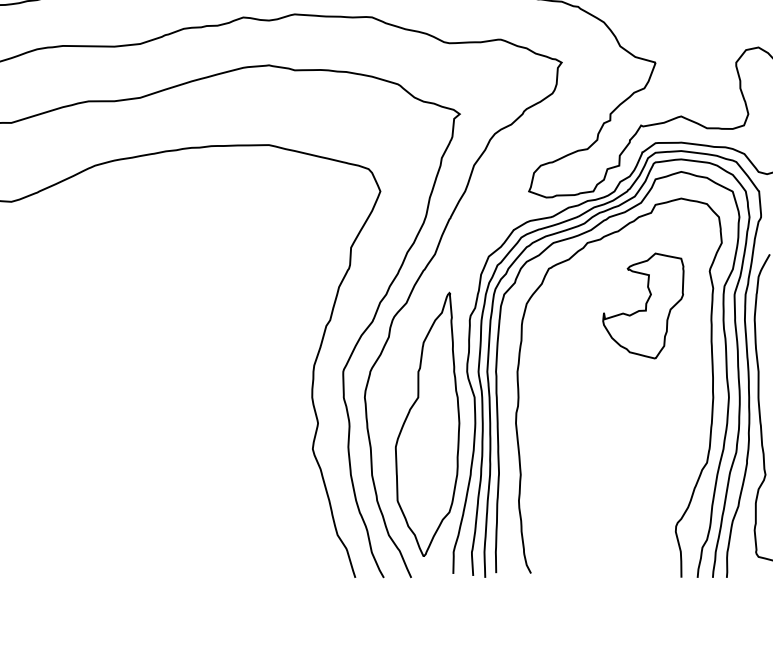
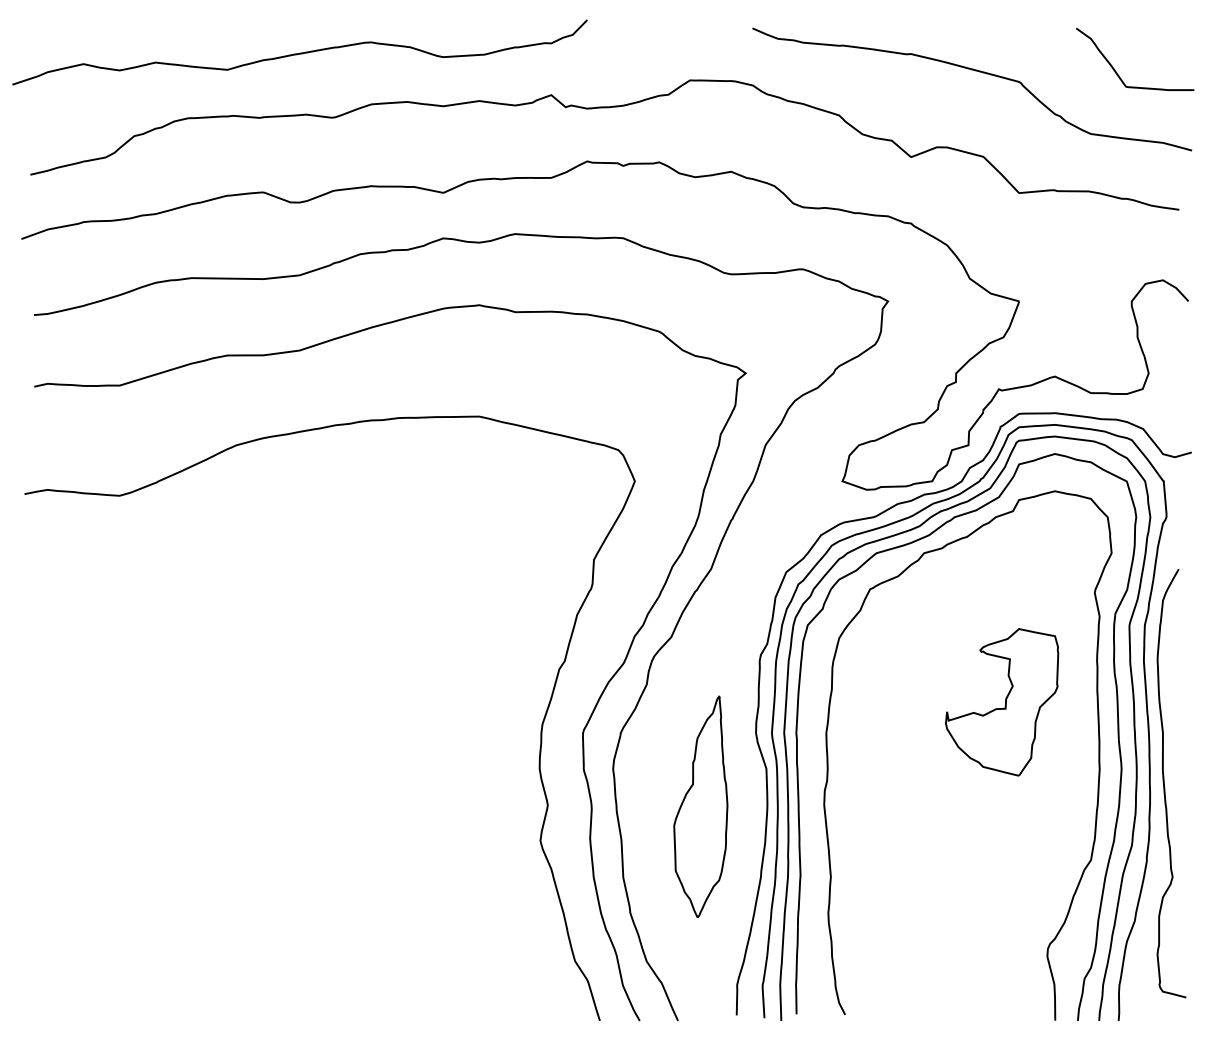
part: (643, 306) -> (1002, 702), moved
part: (427, 424) -> (700, 806), size x0.6

